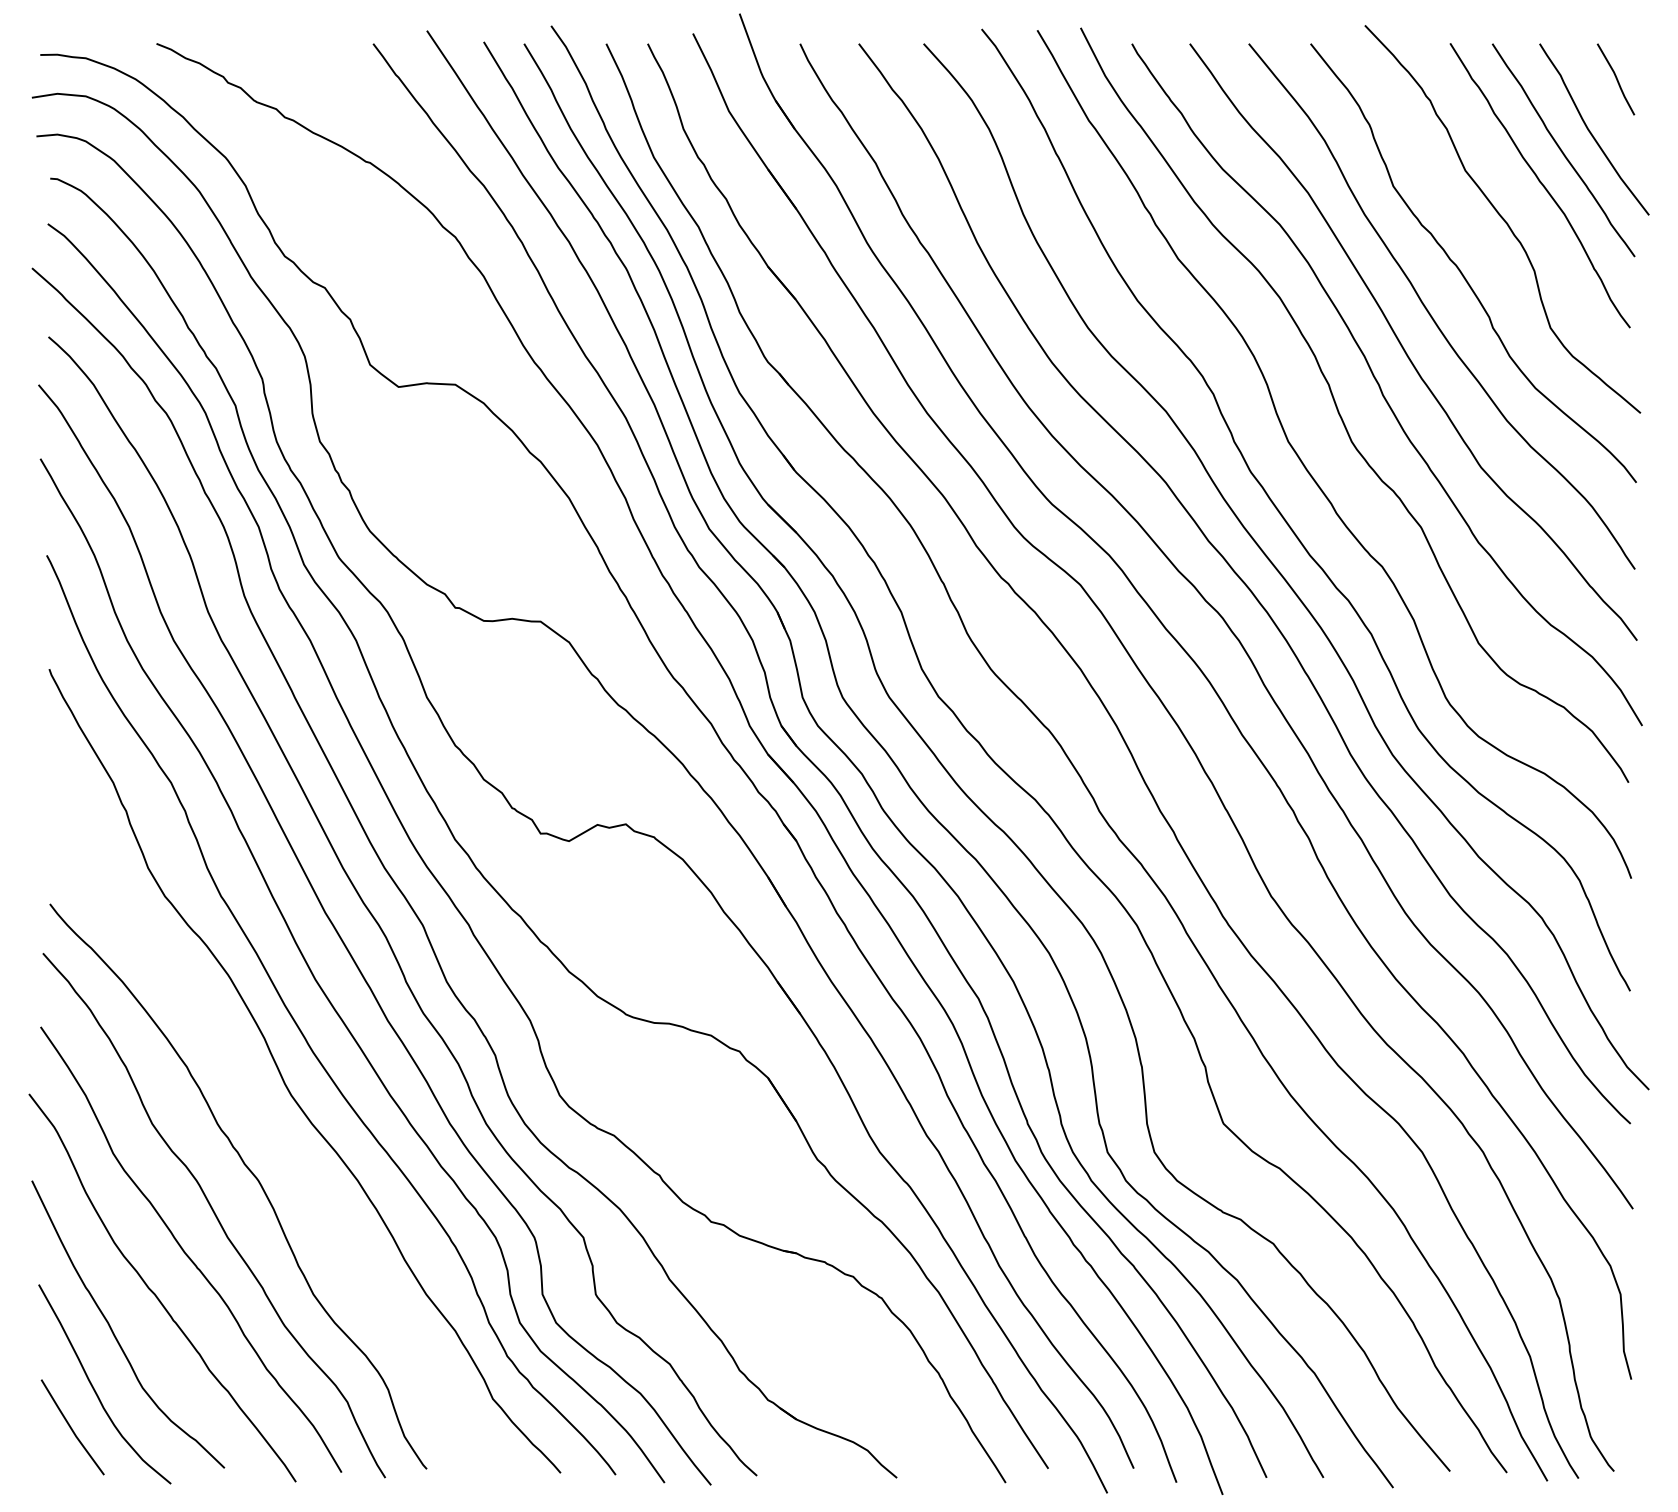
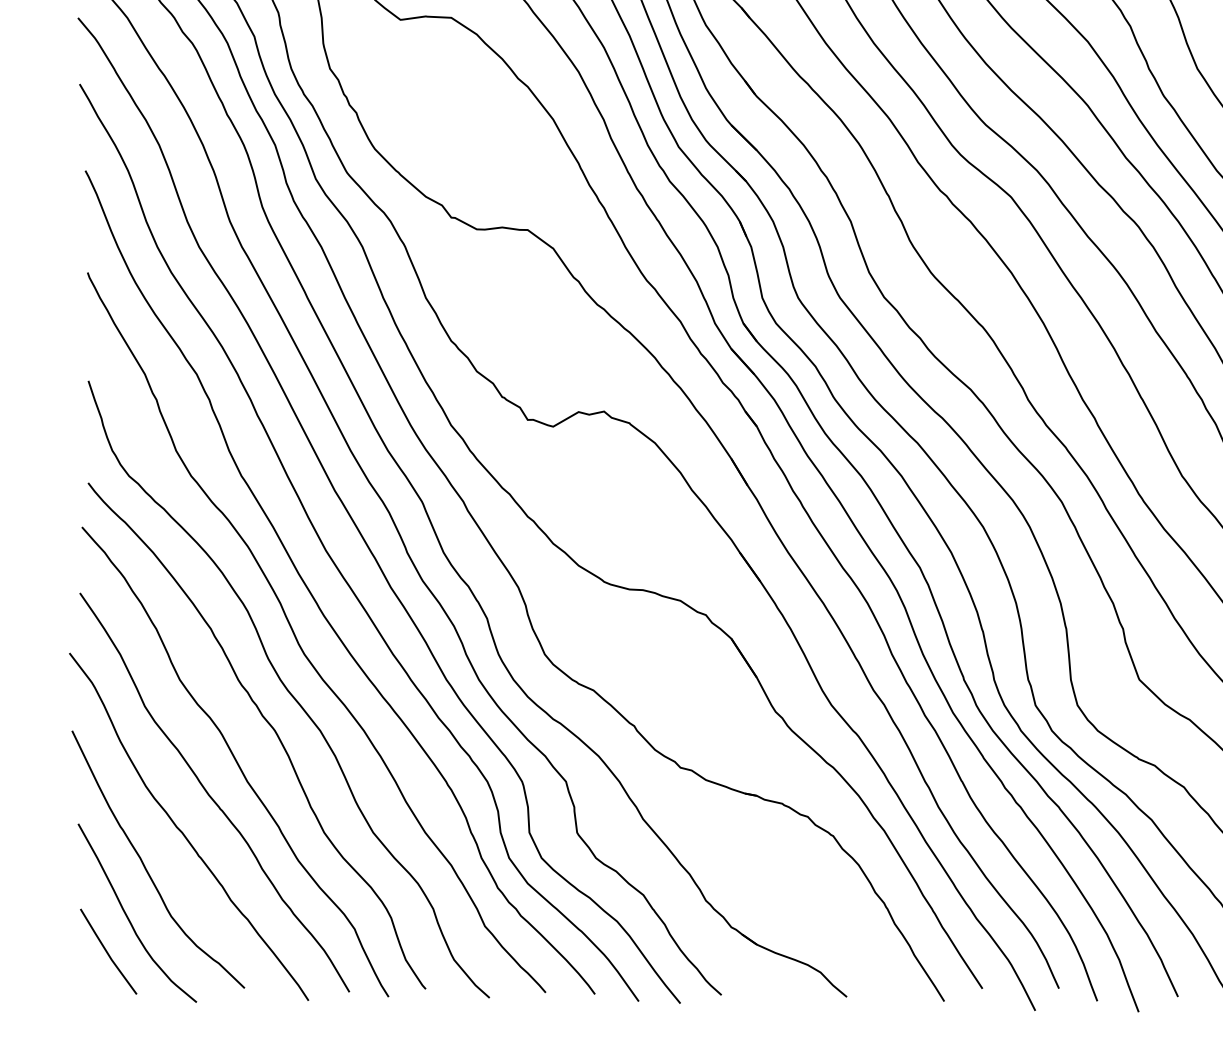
curve: (273, 1134) -> (288, 689), added

